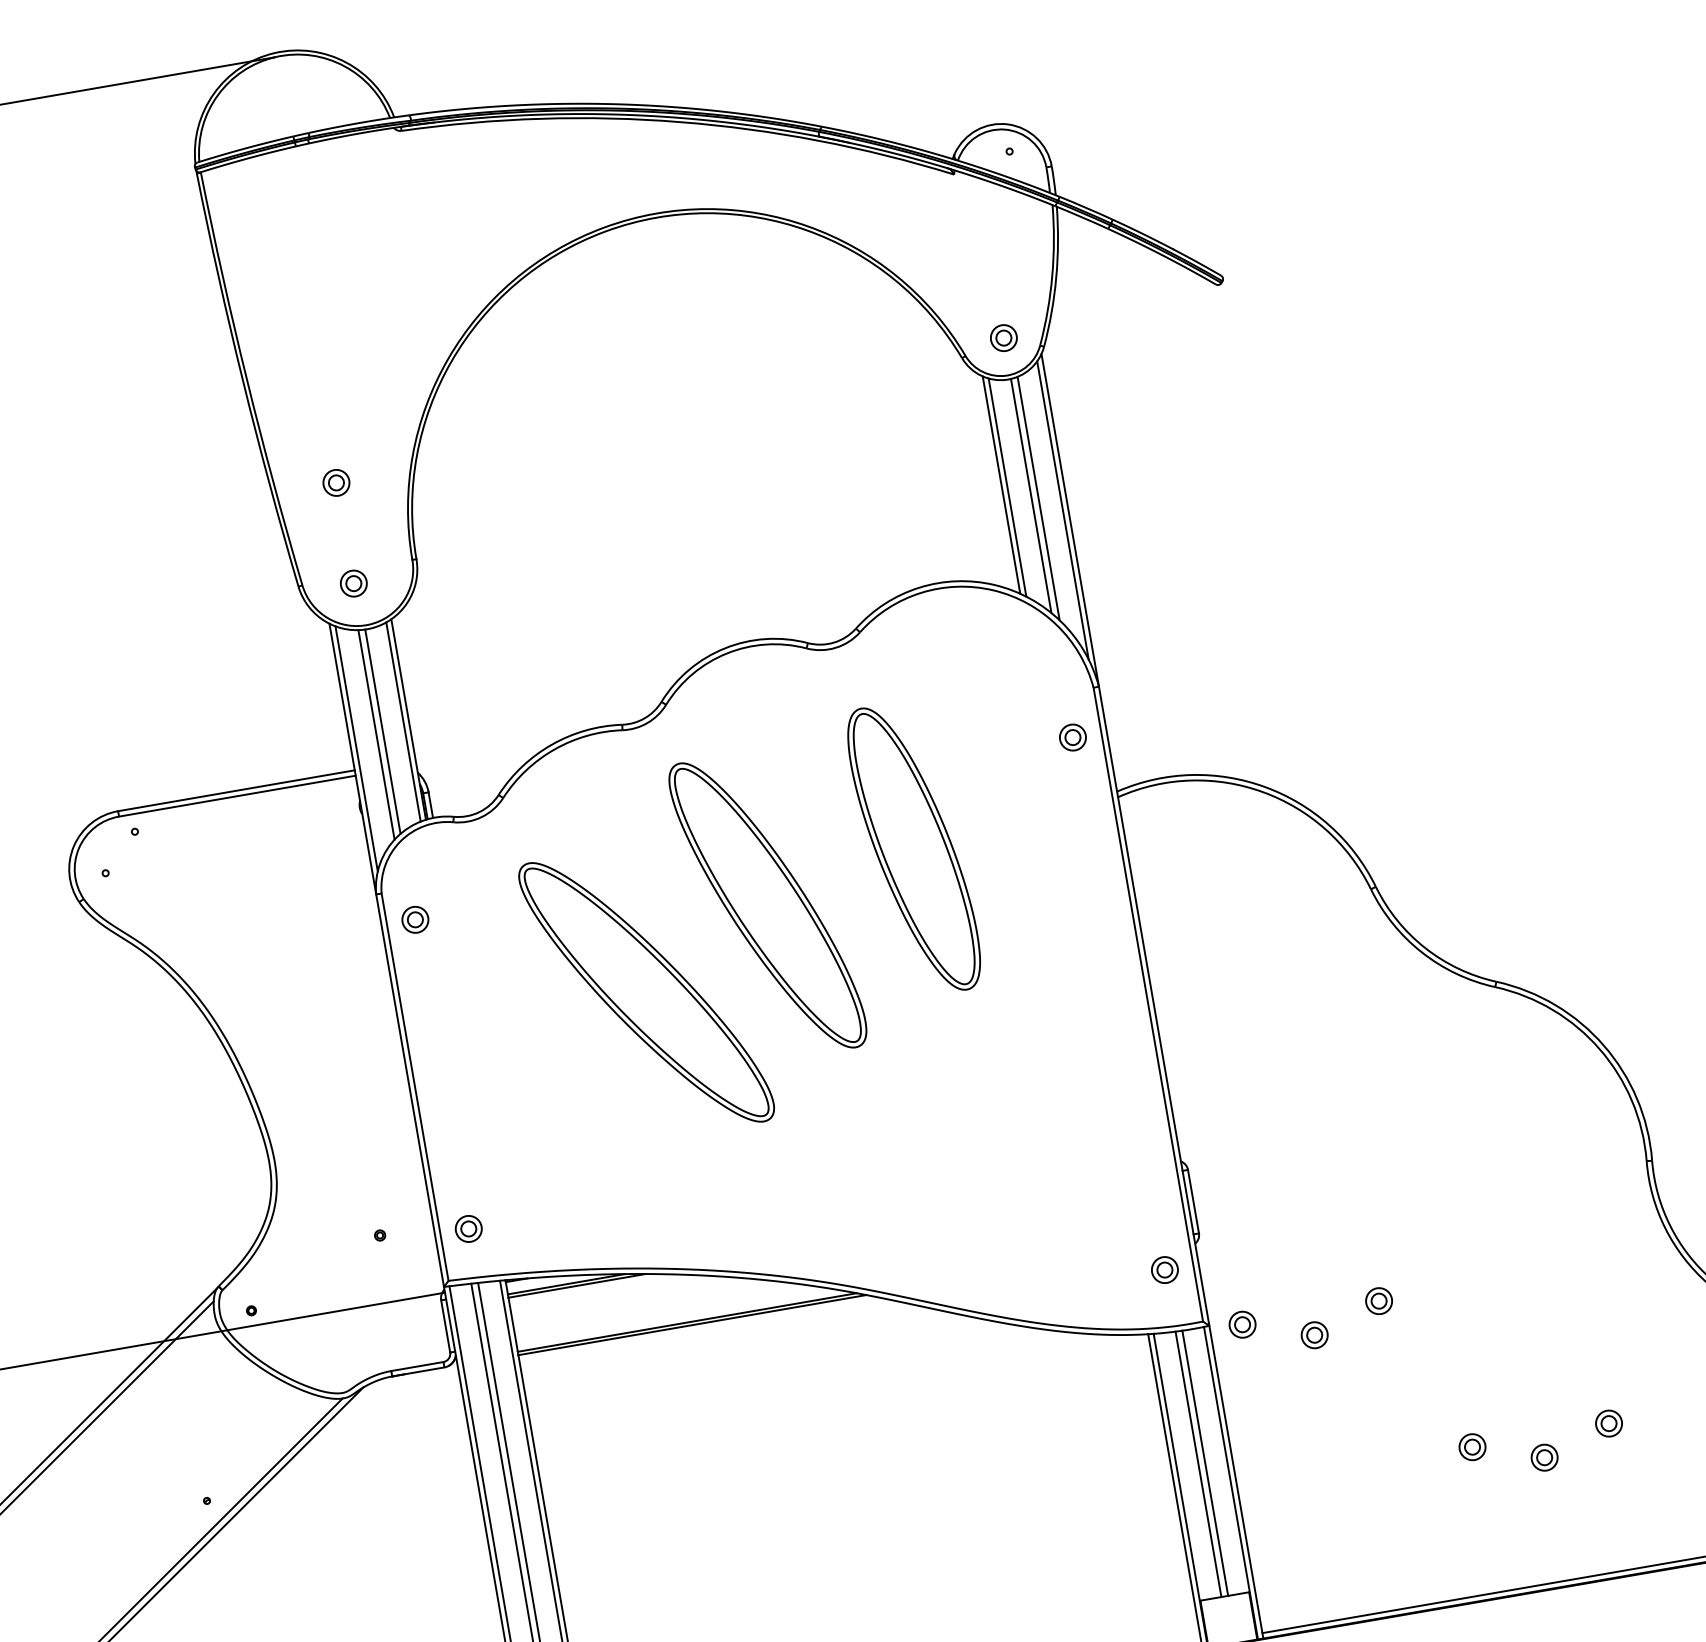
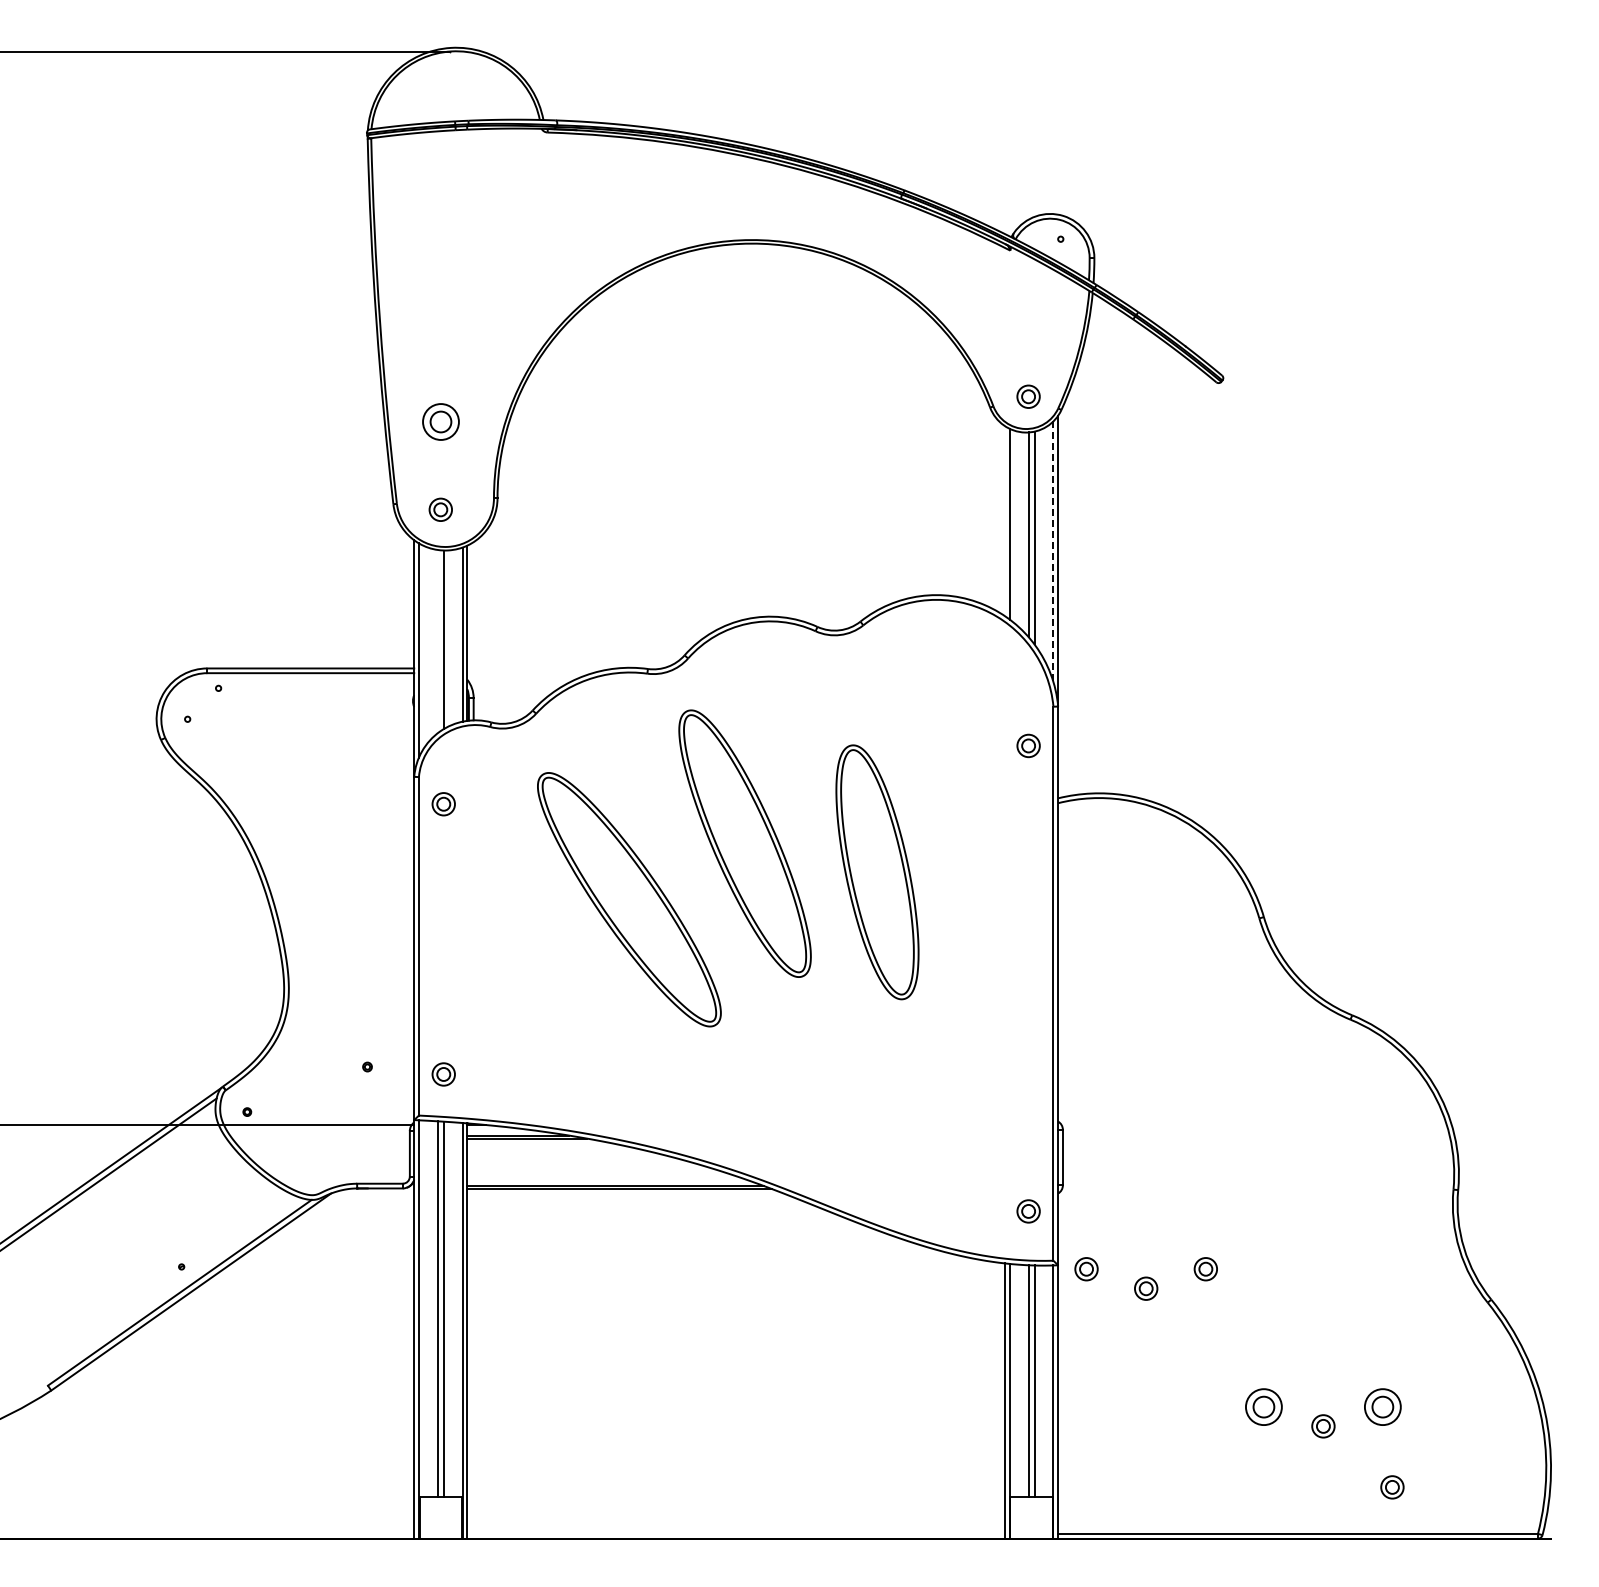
part: (336, 482) -> (440, 421), size x1.6
line: (1002, 485) -> (1005, 521), removed
line: (1063, 511) -> (1053, 552), solid -> dashed
line: (376, 734) -> (437, 641), removed
part: (914, 849) -> (877, 872), moved
part: (1609, 1423) -> (1383, 1406), size x1.6
part: (1472, 1446) -> (1263, 1406), size x1.6
part: (1635, 1513) -> (1392, 1487), added

